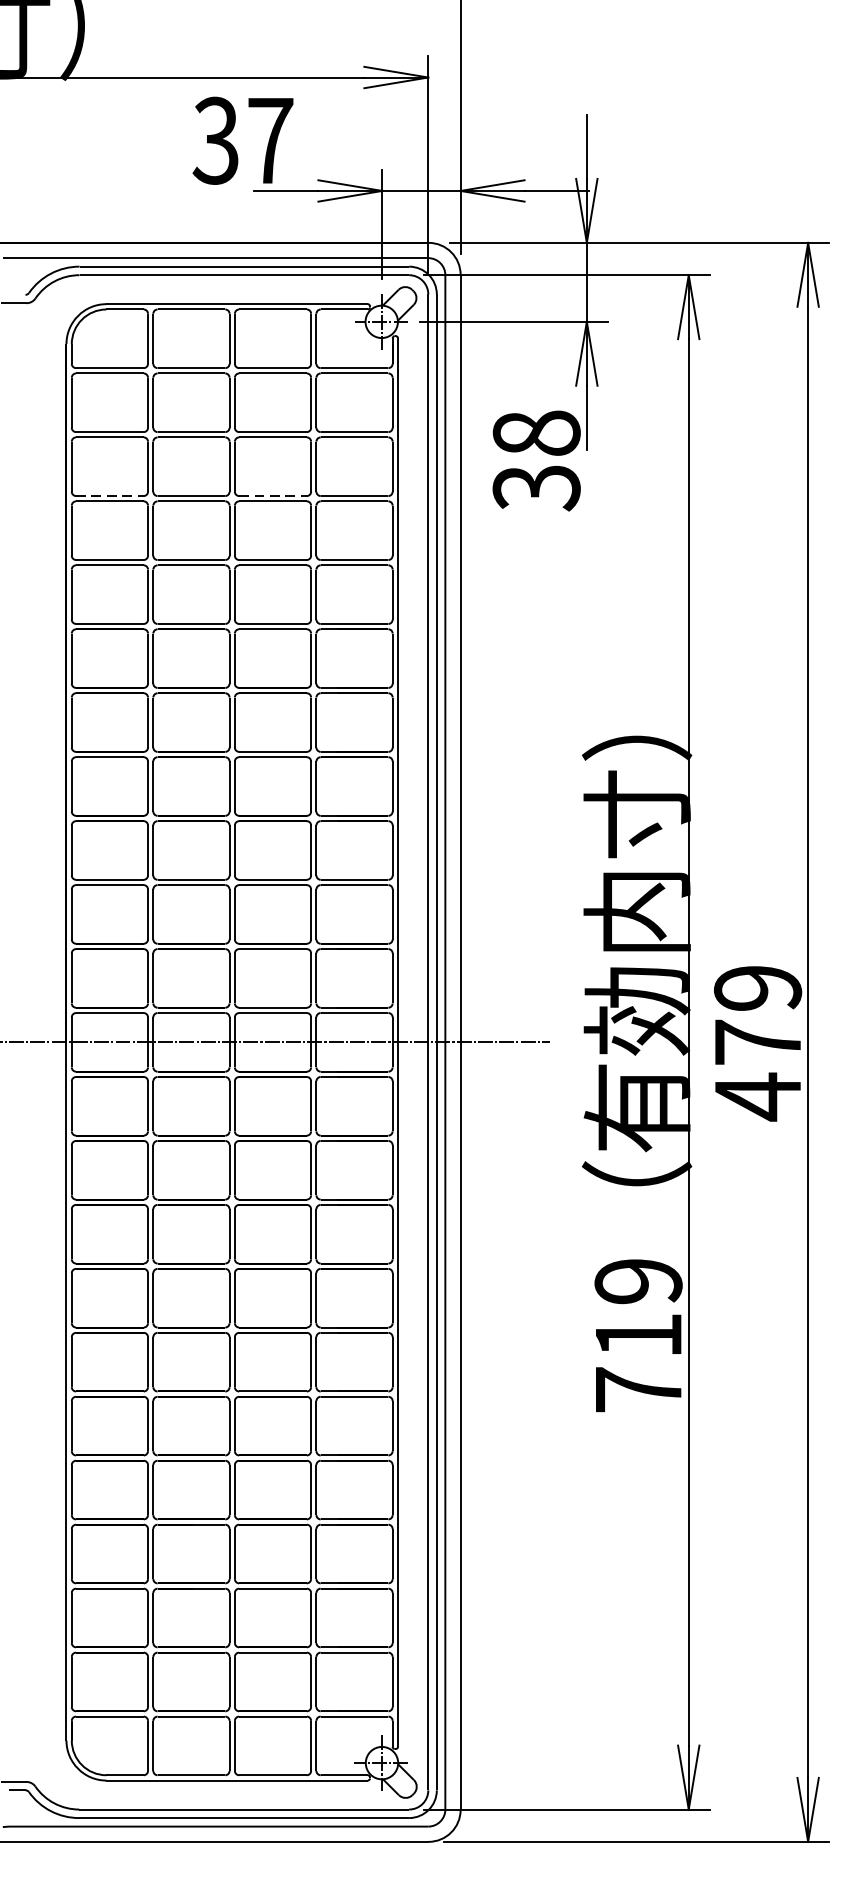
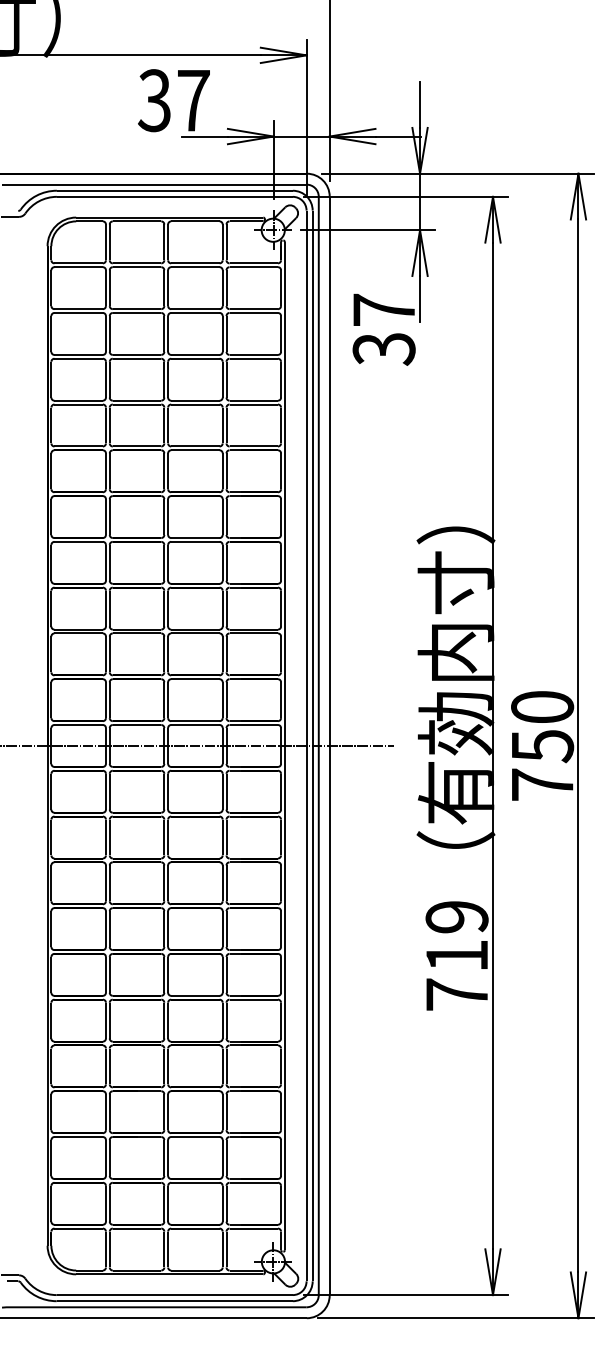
text: (535, 432) -> (383, 309), 38 -> 37
line: (111, 495) -> (79, 354), dashed -> solid
line: (273, 495) -> (195, 354), dashed -> solid
text: (757, 1043) -> (542, 746), 479 -> 750

